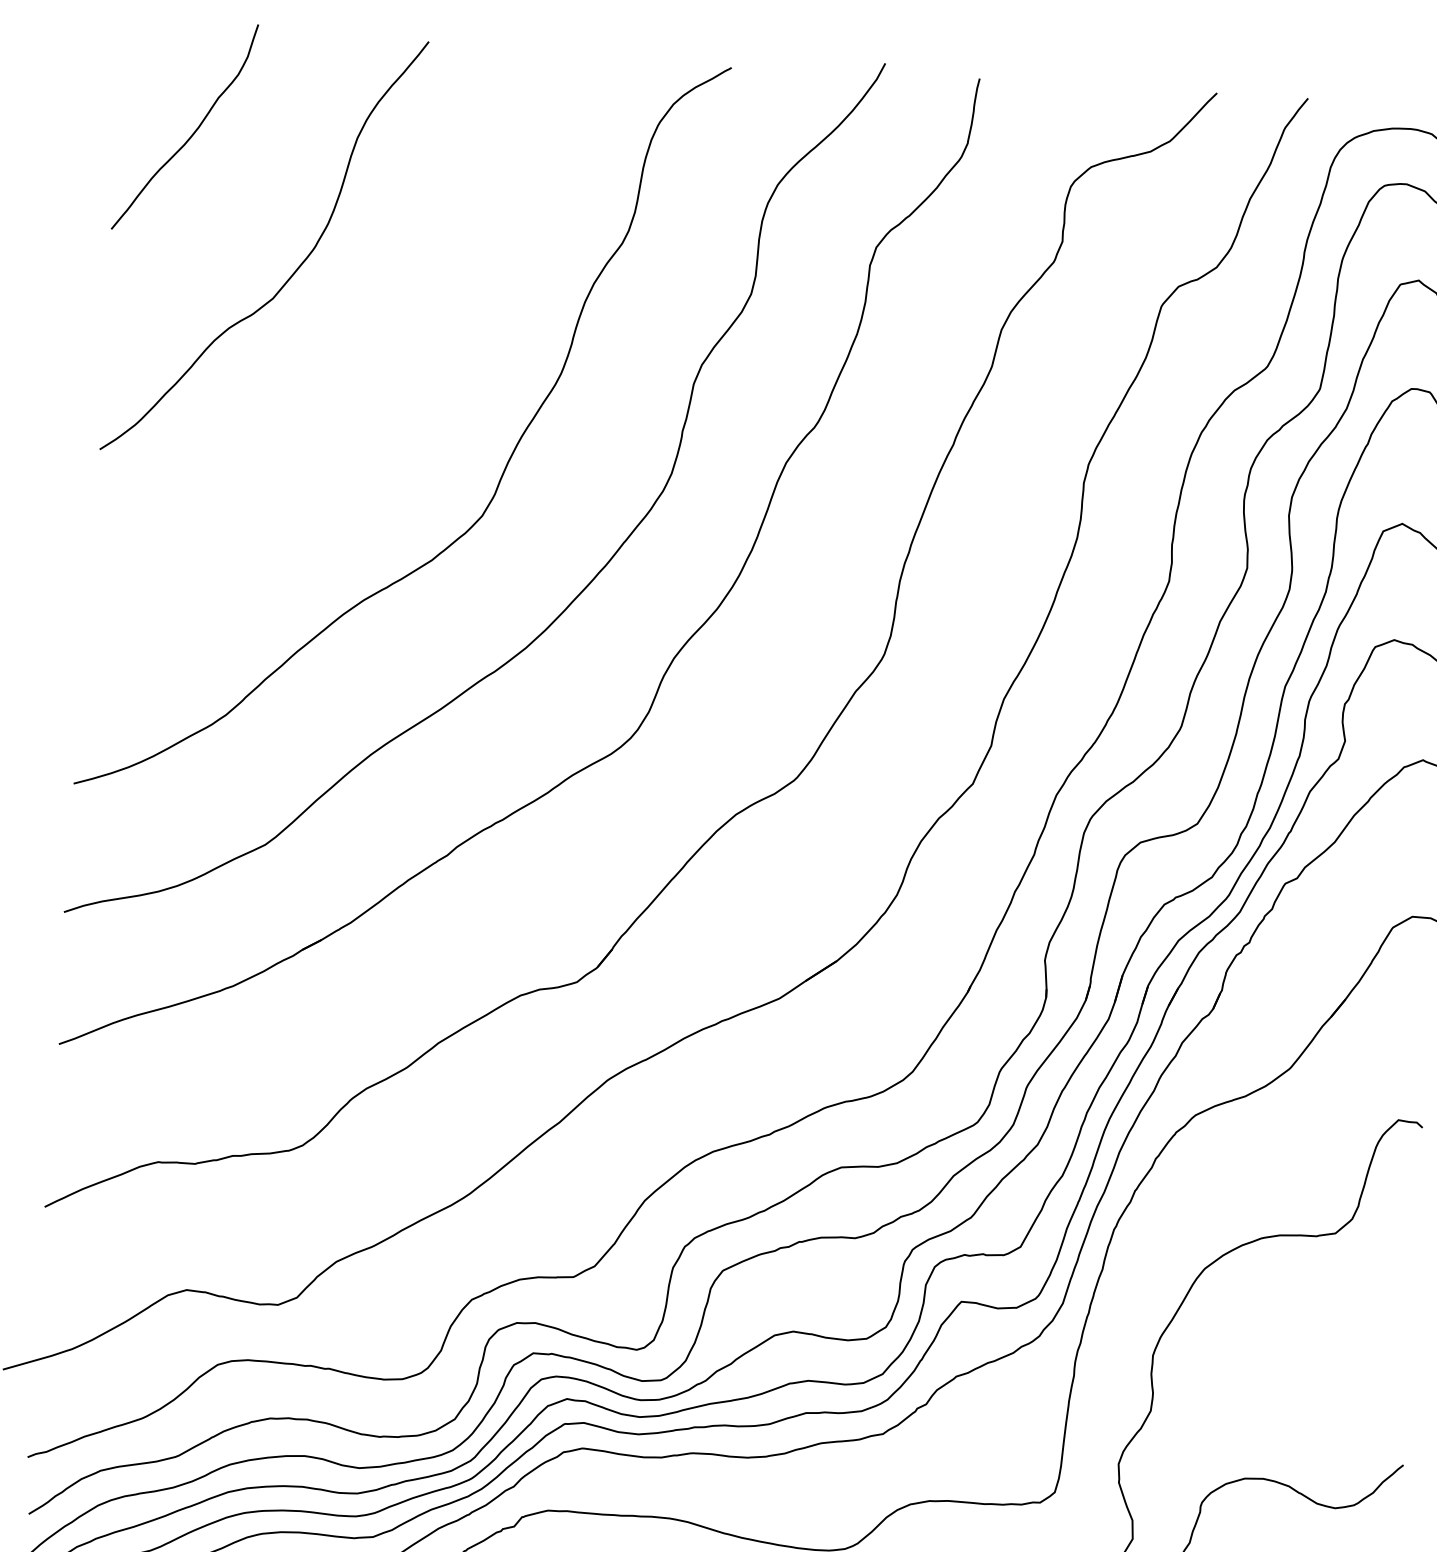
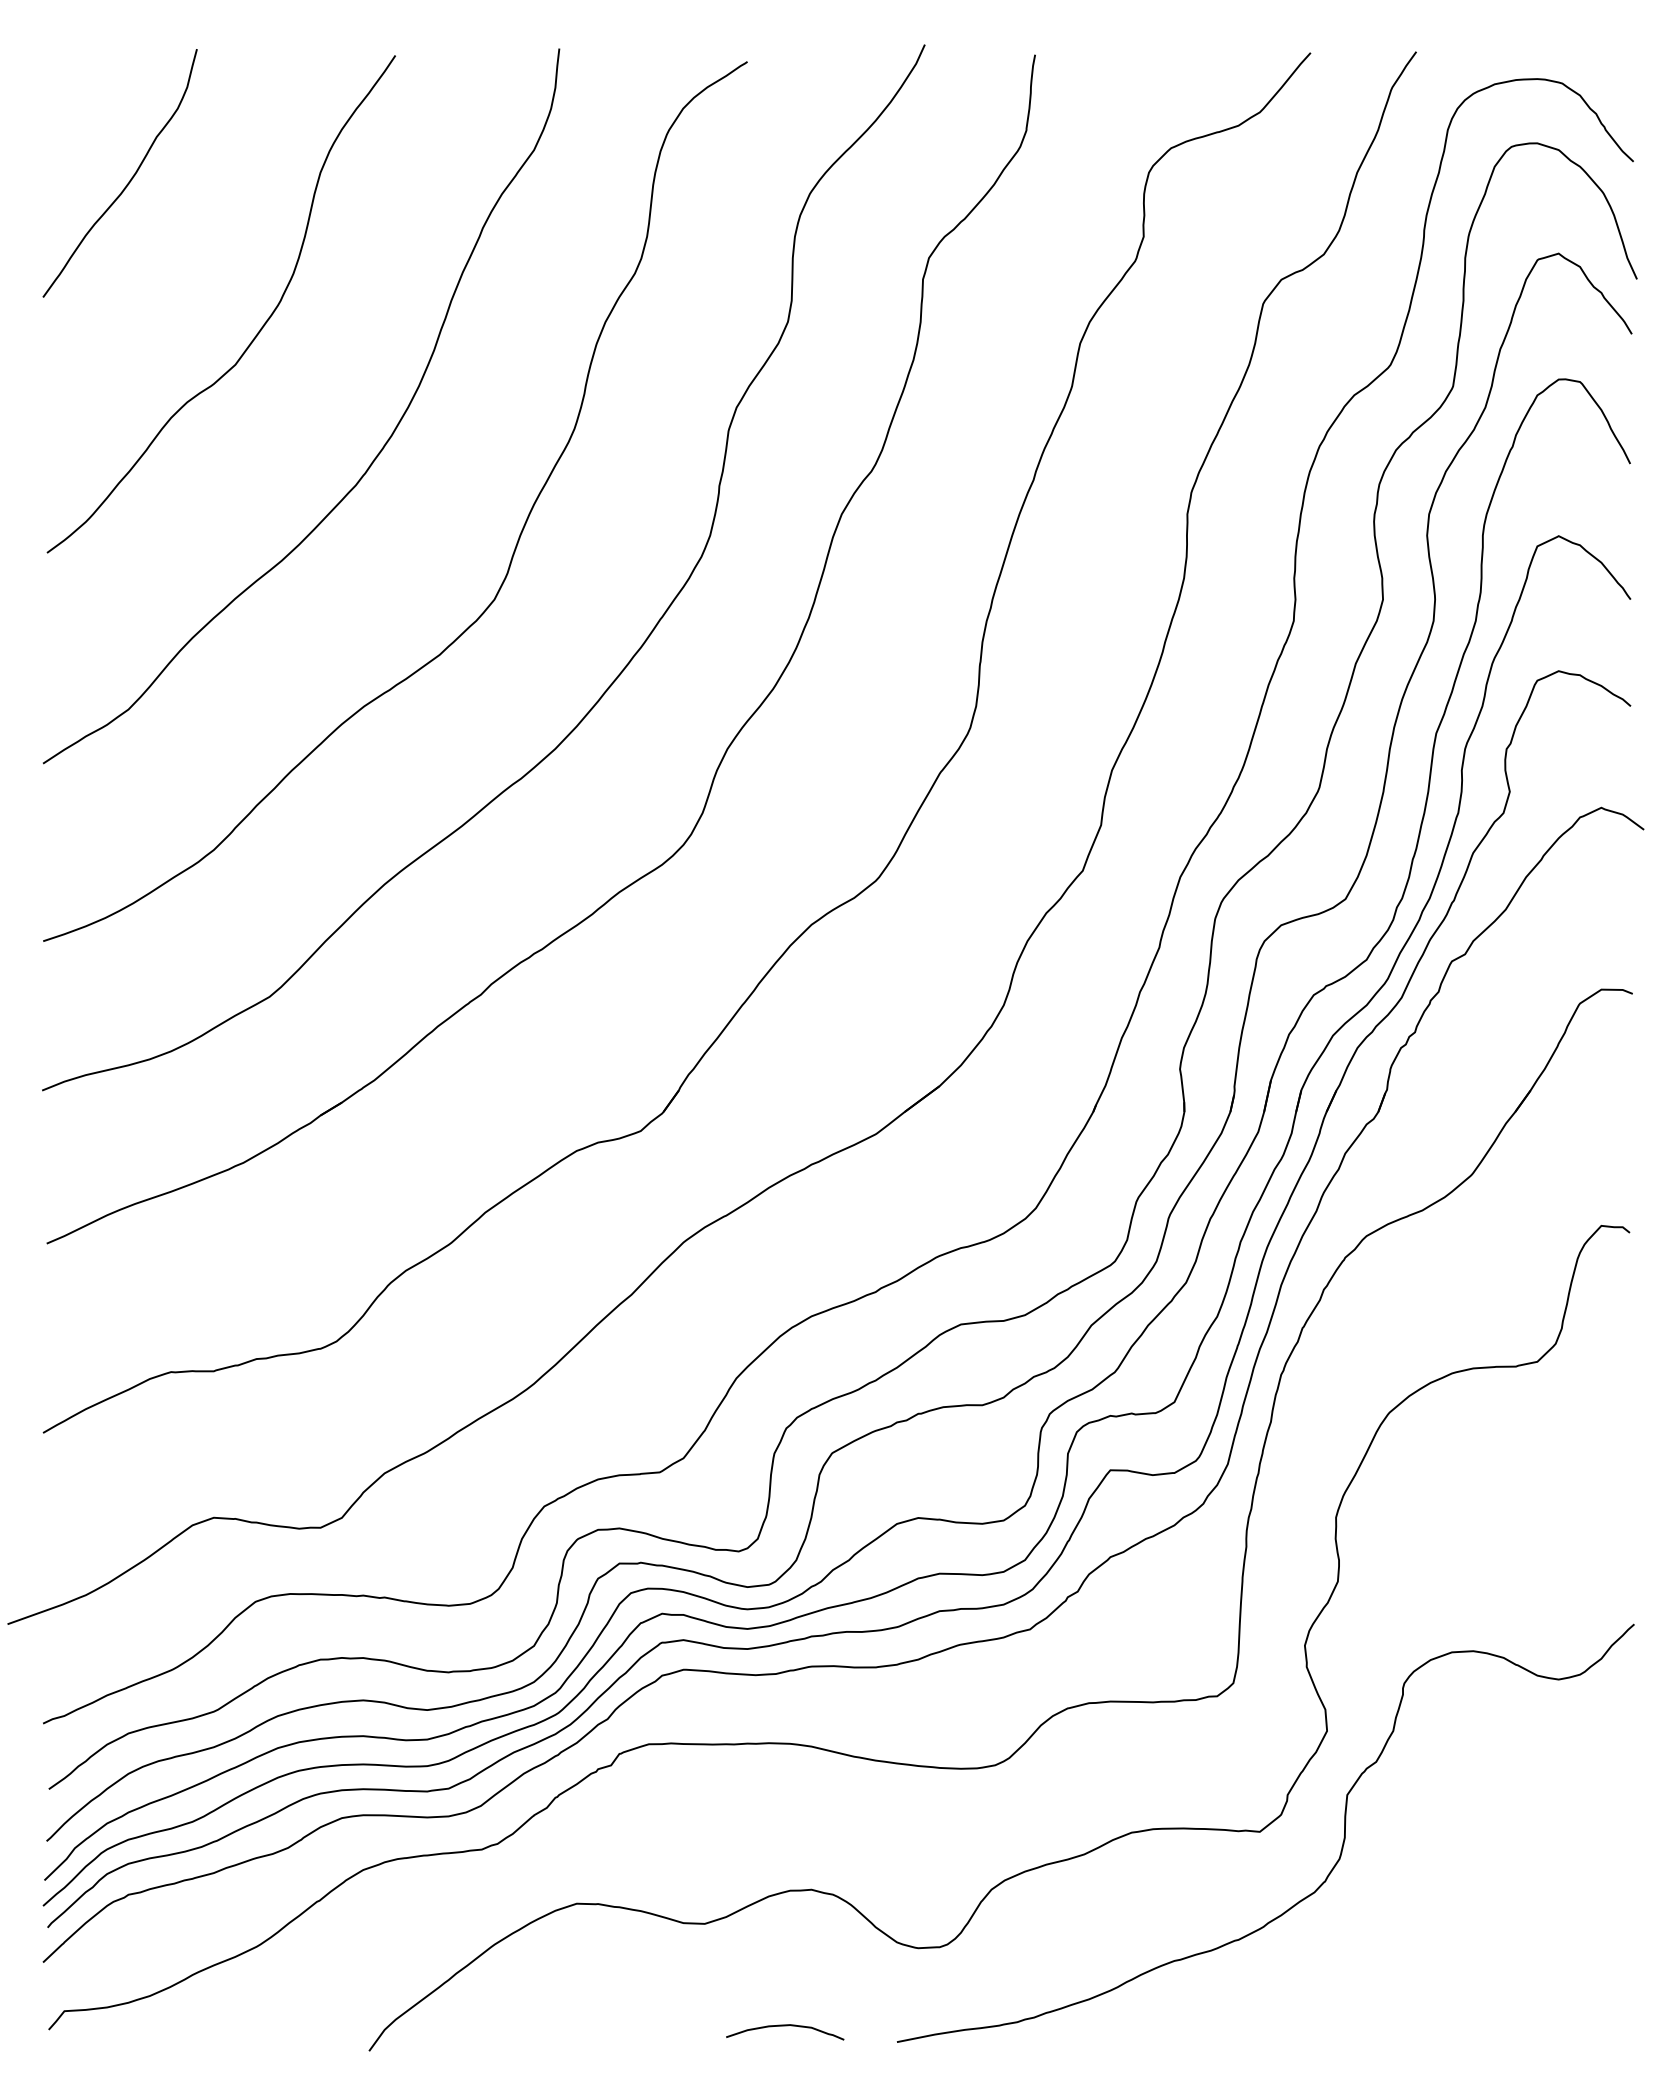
curve: (388, 385) -> (375, 456), added

